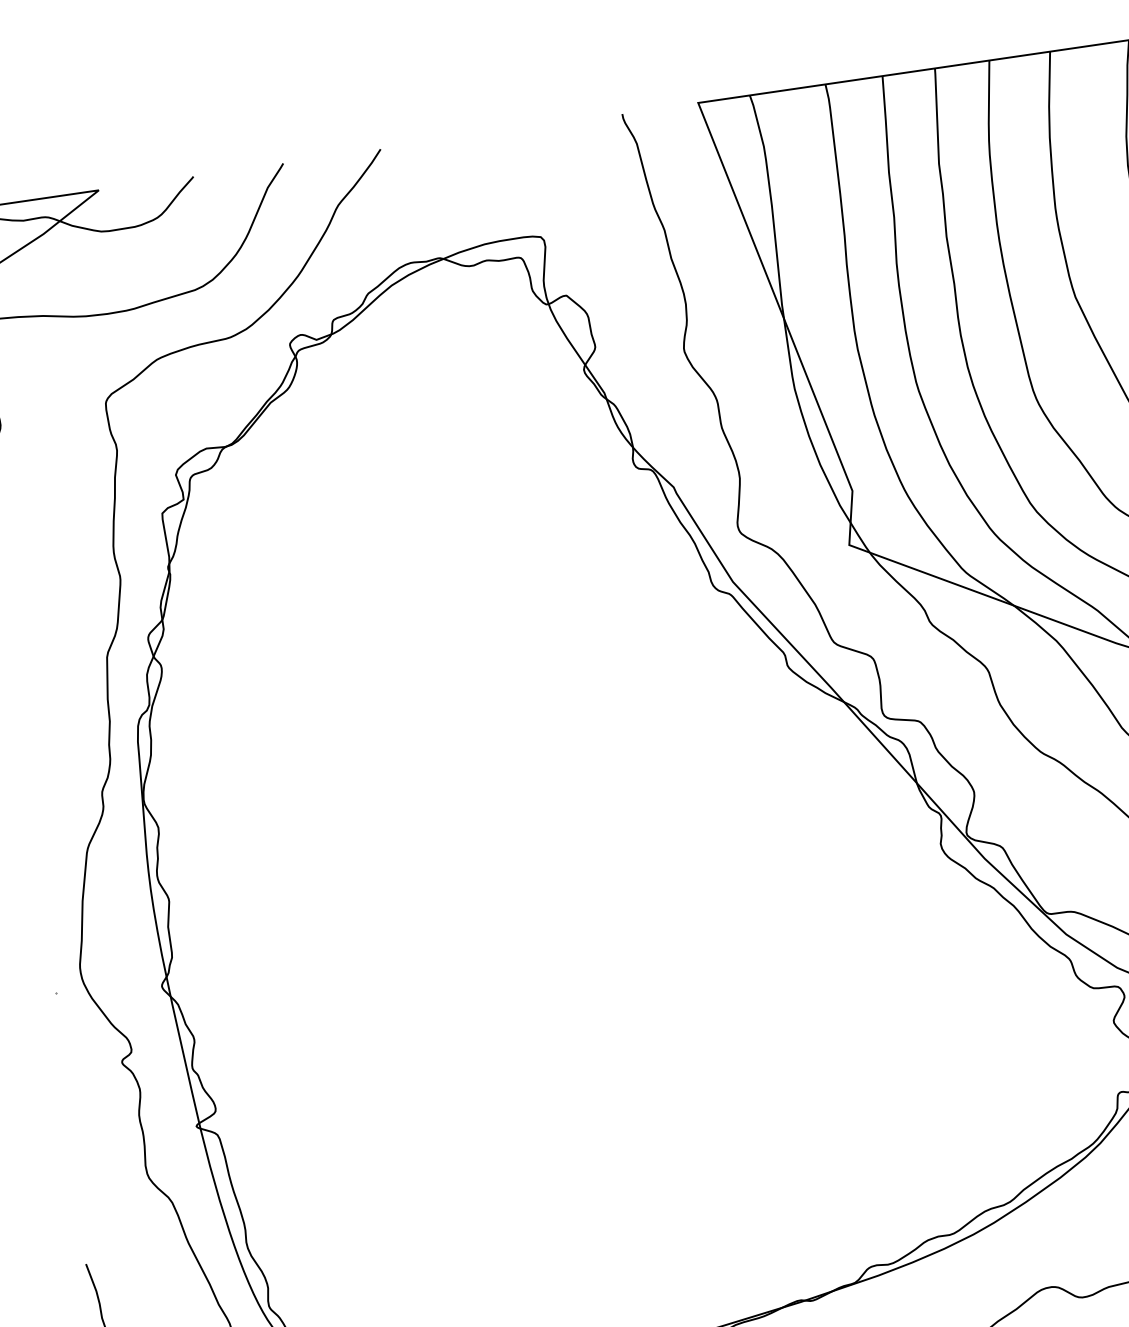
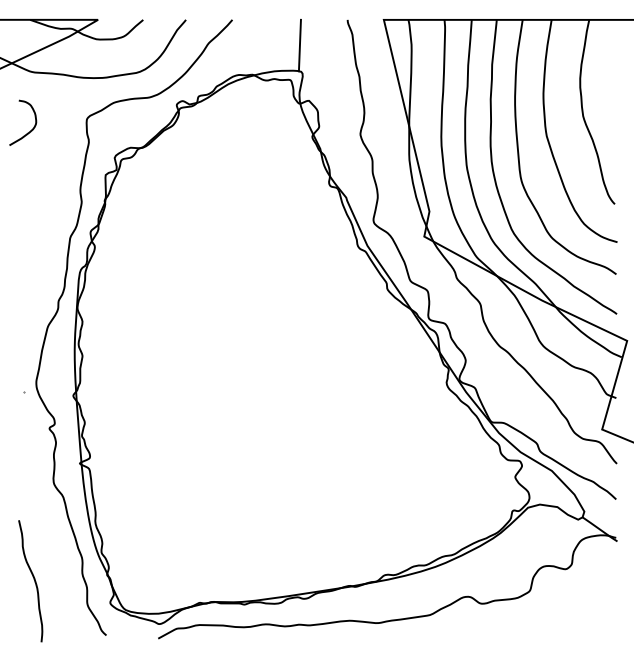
line: (529, 182) -> (299, 45), added

